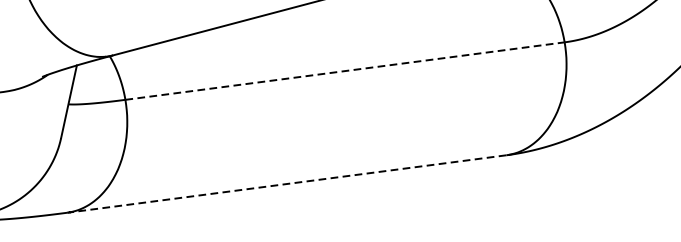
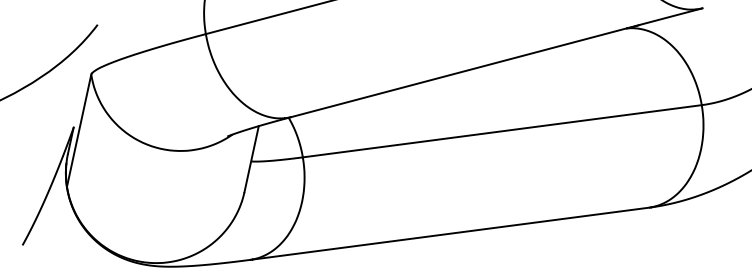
line: (345, 71) -> (502, 131), dashed -> solid
line: (286, 183) -> (449, 233), dashed -> solid

